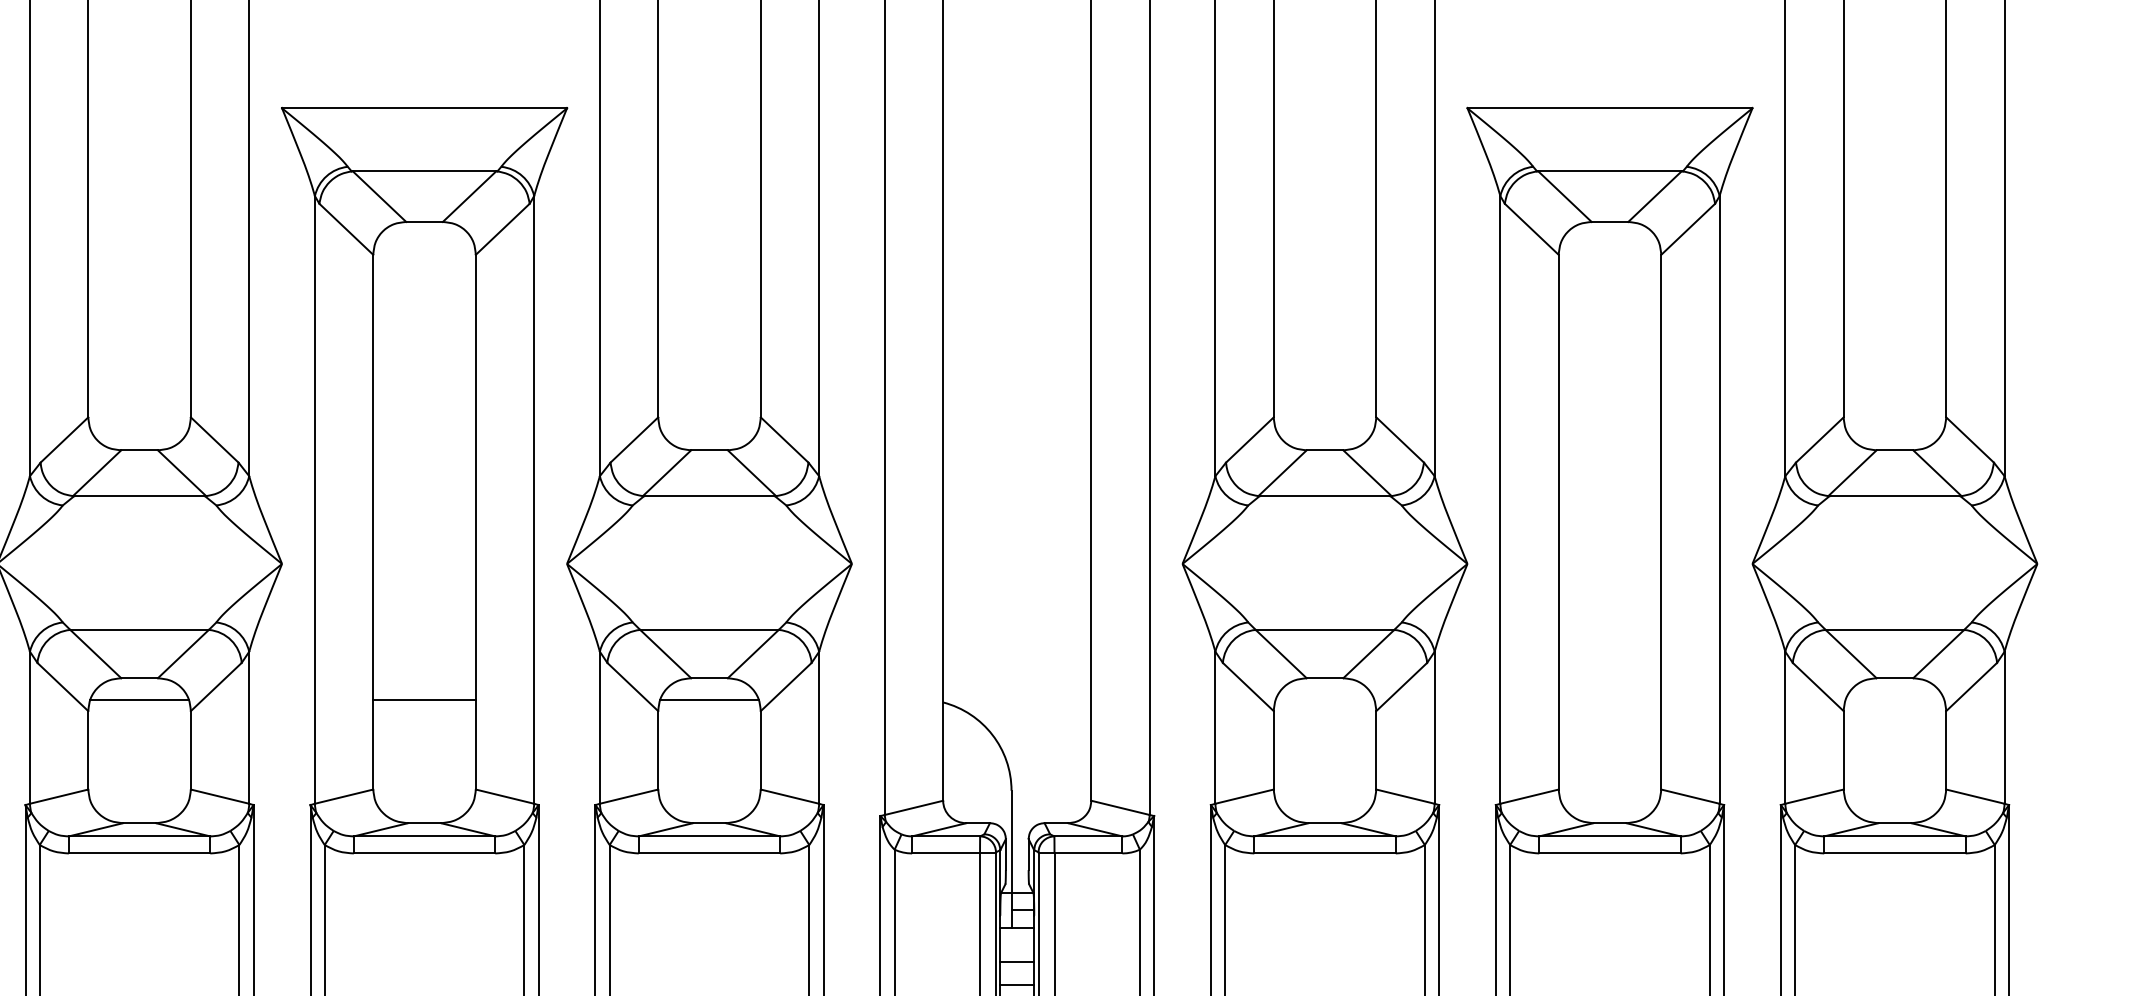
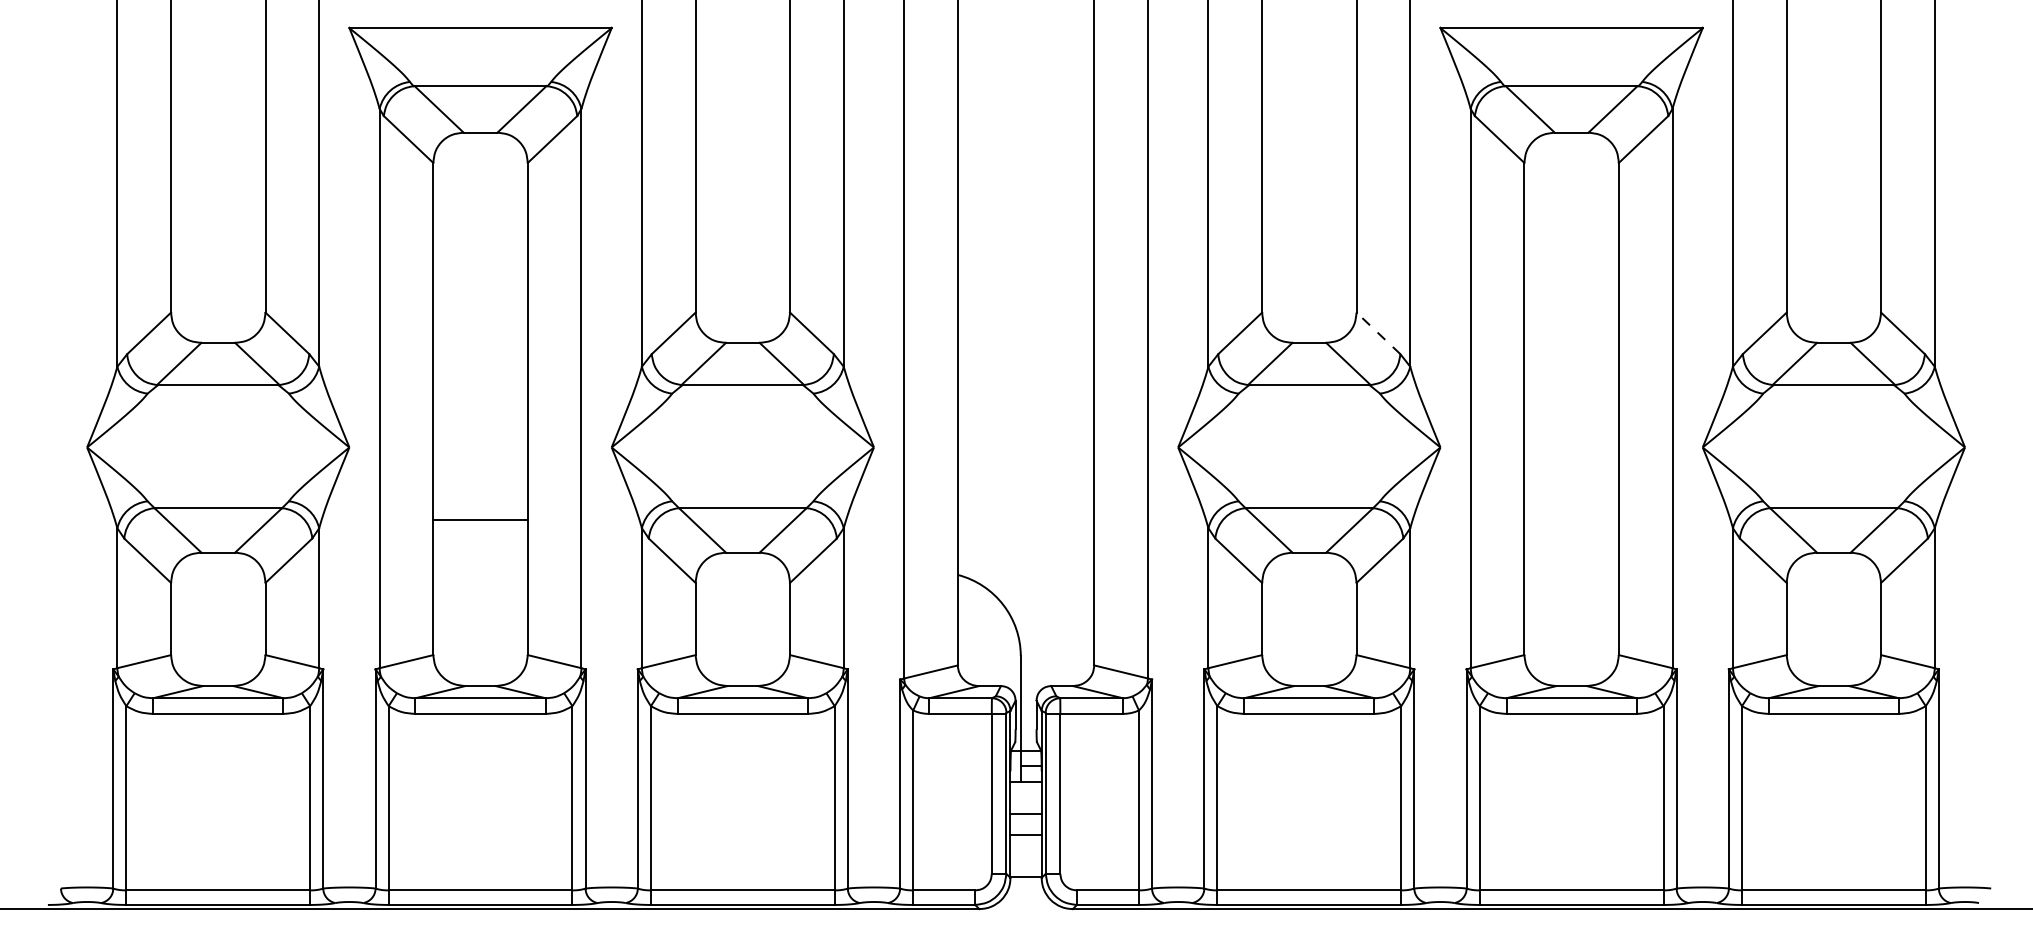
line: (1400, 440) -> (1378, 333), solid -> dashed
line: (139, 699) -> (218, 572), removed
line: (424, 699) -> (480, 520), moved
line: (709, 699) -> (742, 572), removed

